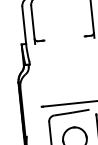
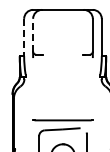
line: (33, 21) -> (33, 34), solid -> dashed
line: (24, 25) -> (24, 37), solid -> dashed

